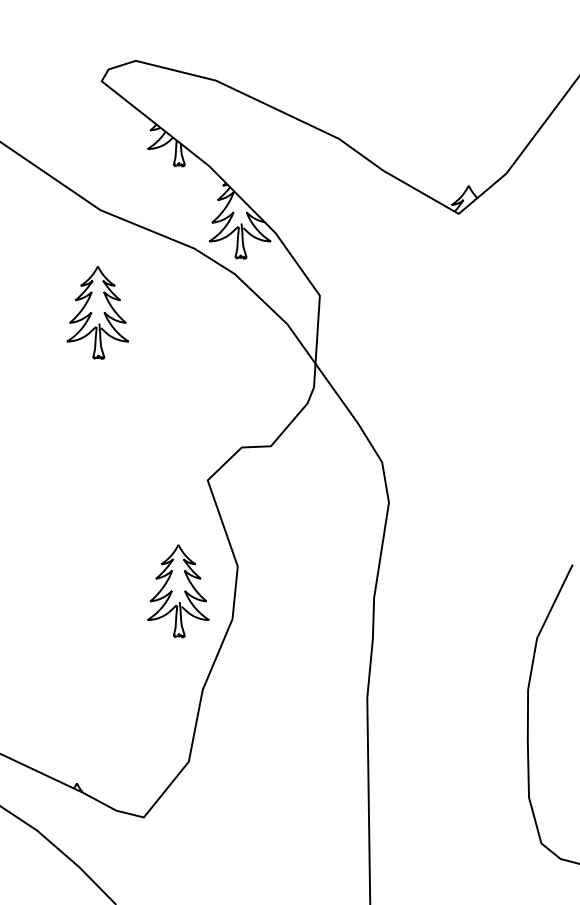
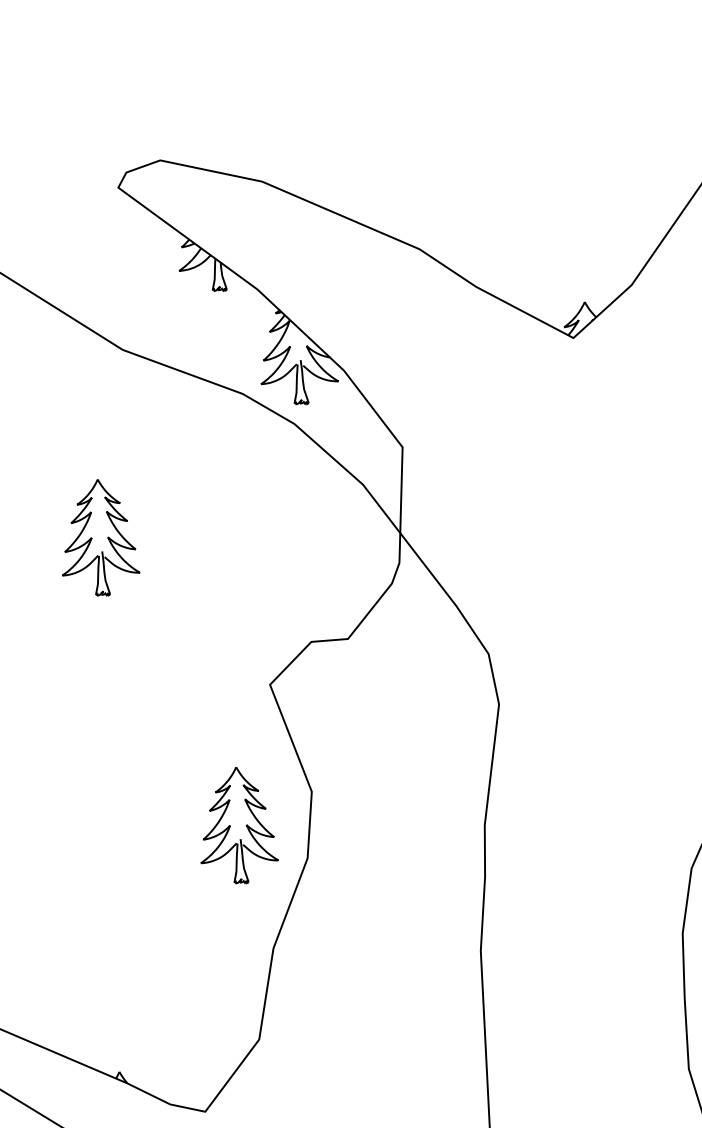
part: (97, 312) -> (99, 537), moved

